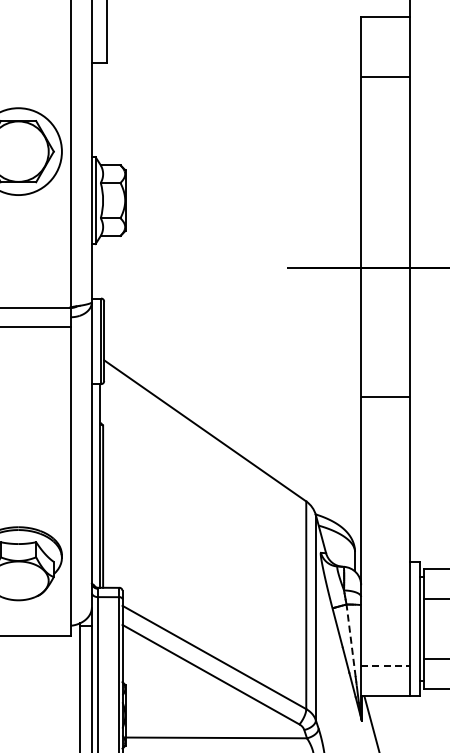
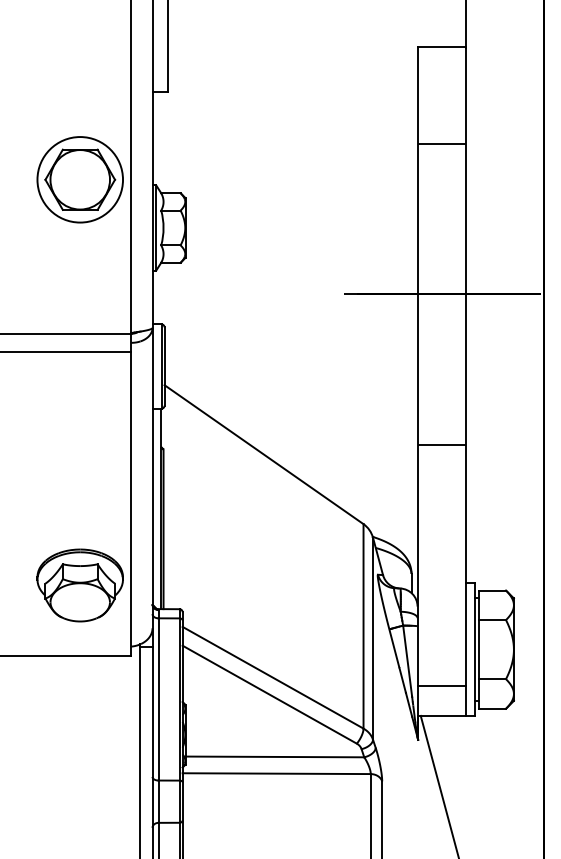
line: (385, 77) -> (441, 143), moved
line: (385, 396) -> (441, 444), moved
line: (350, 640) -> (407, 661), dashed -> solid
line: (386, 665) -> (442, 685), dashed -> solid

